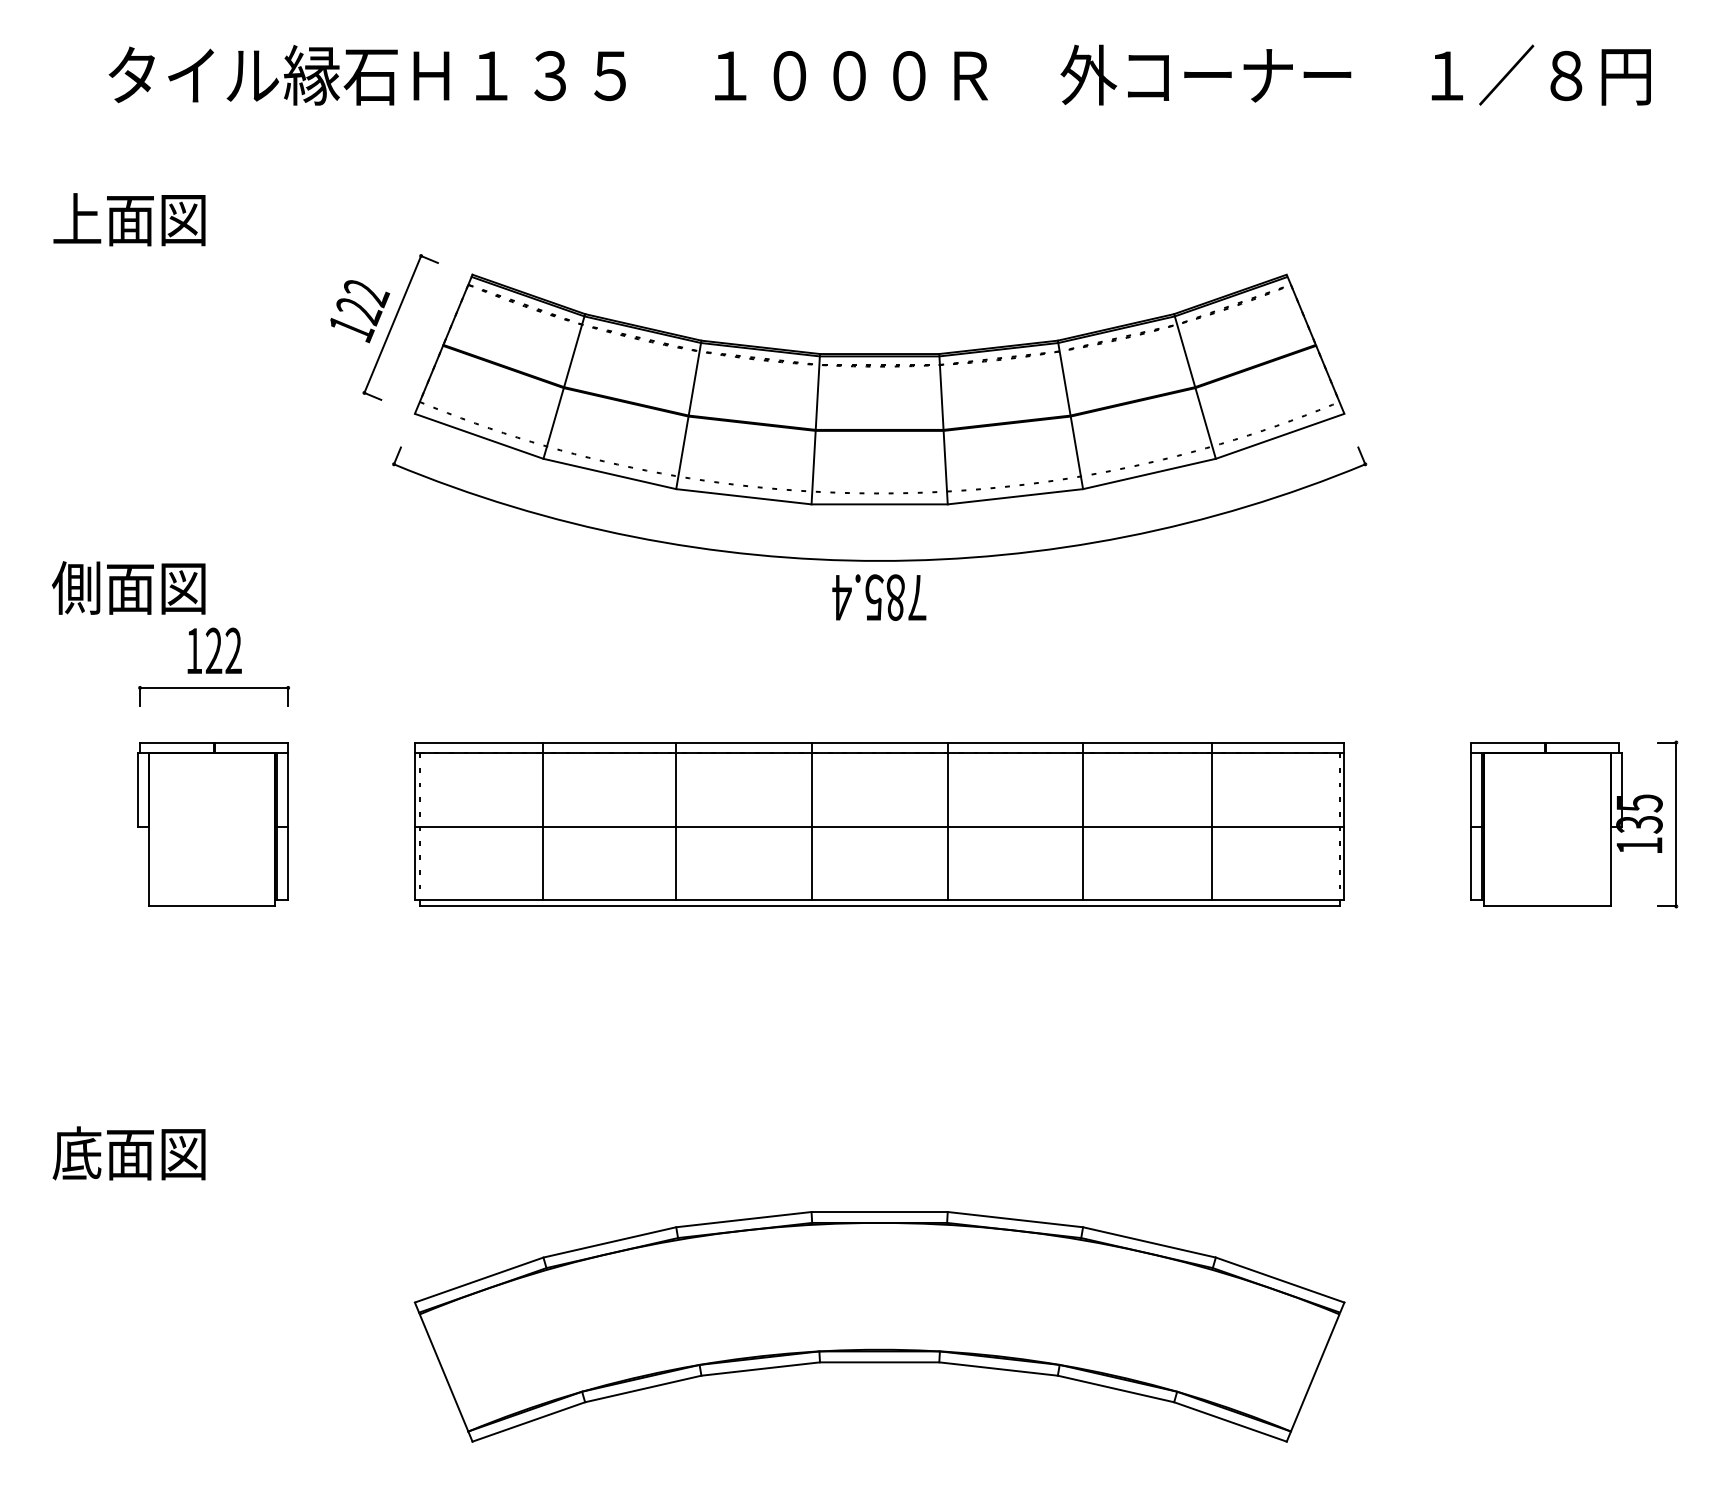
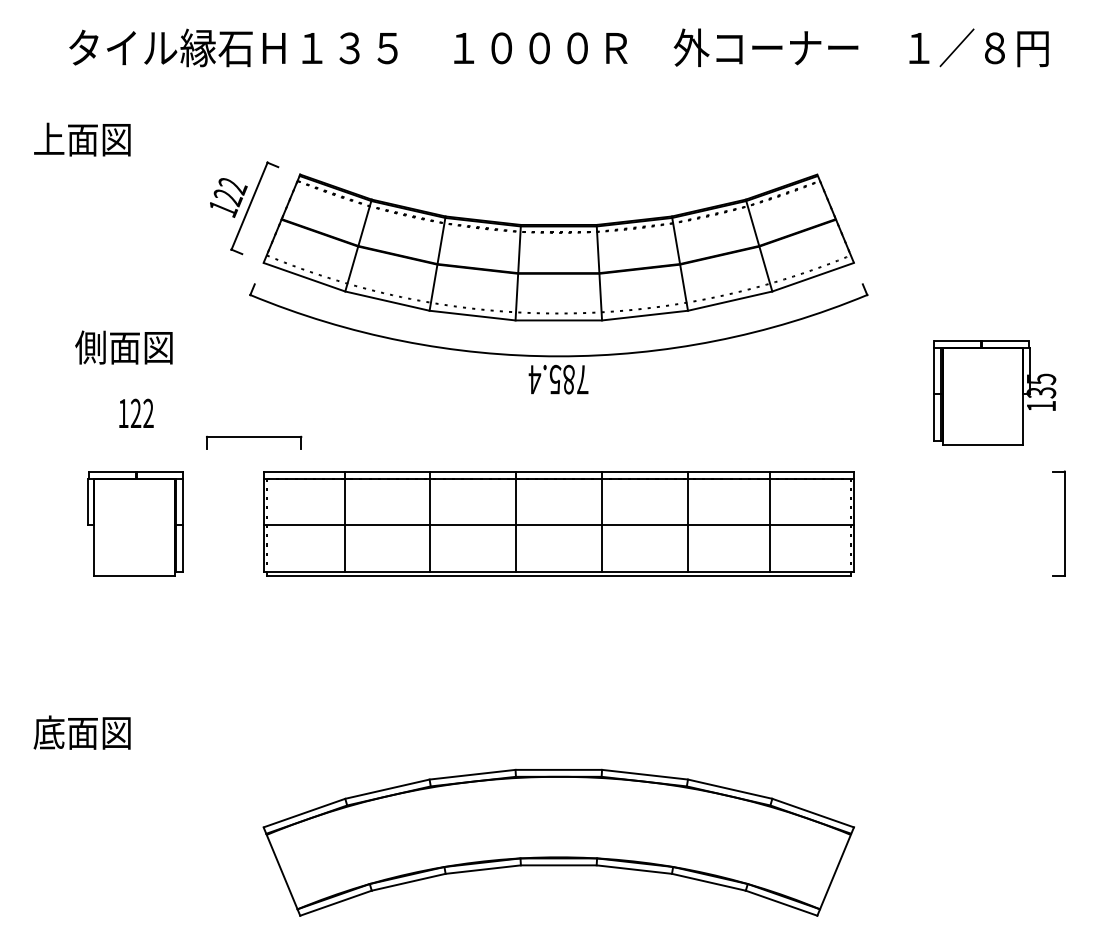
text: (128, 587) -> (123, 347), moved
part: (214, 696) -> (254, 442), moved
part: (1565, 824) -> (994, 392), moved

